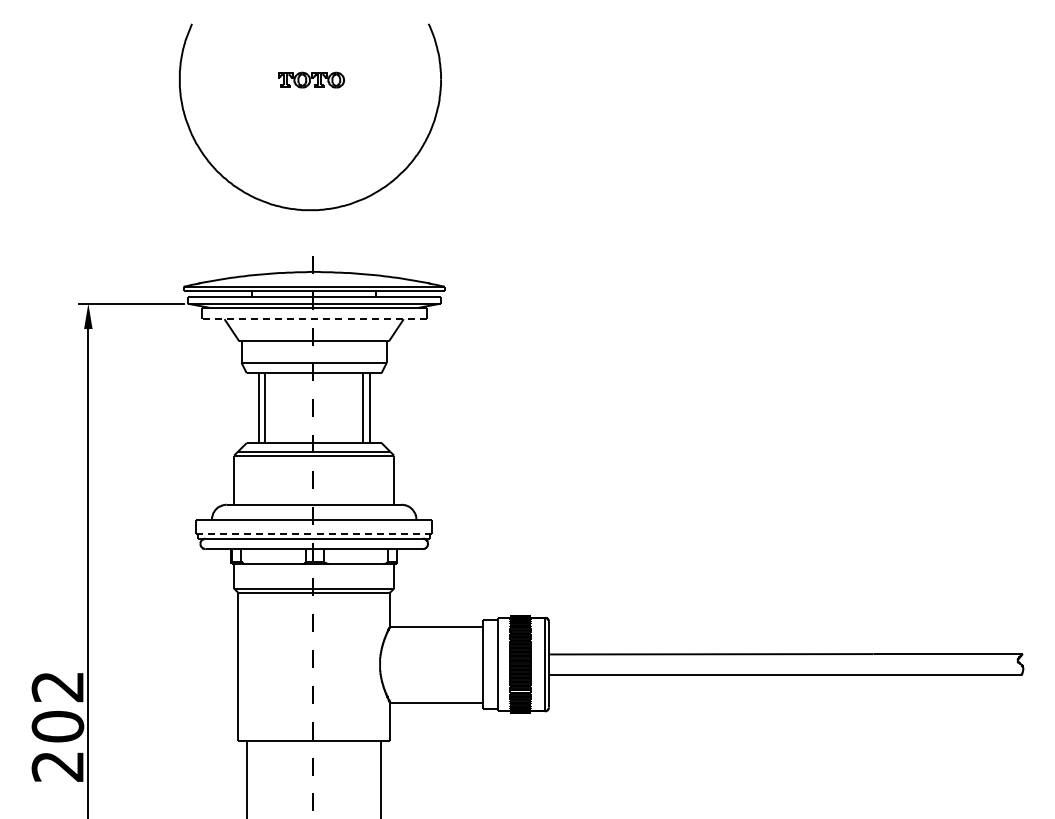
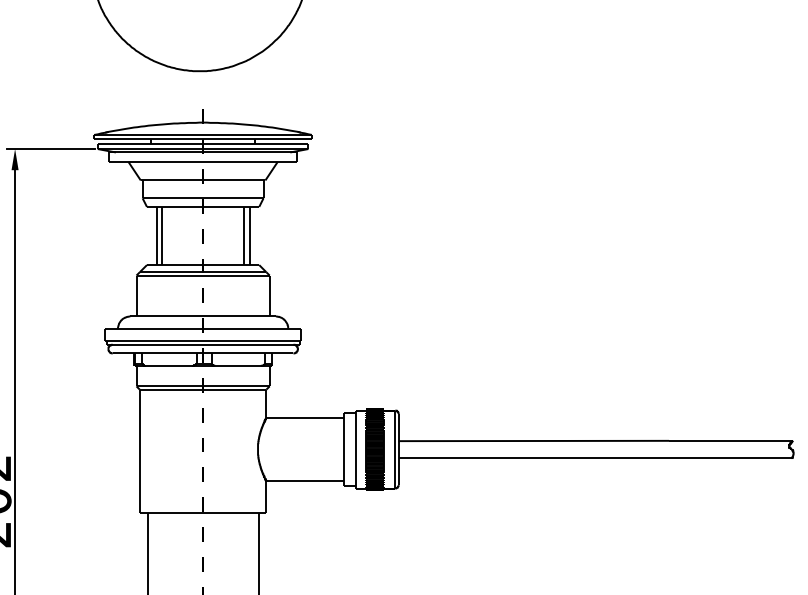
line: (314, 319) -> (203, 162), dashed -> solid
line: (313, 534) -> (202, 341), dashed -> solid

